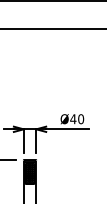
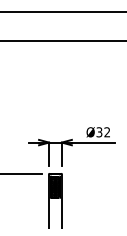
text: (77, 119) -> (103, 132), Ø40 -> Ø32

